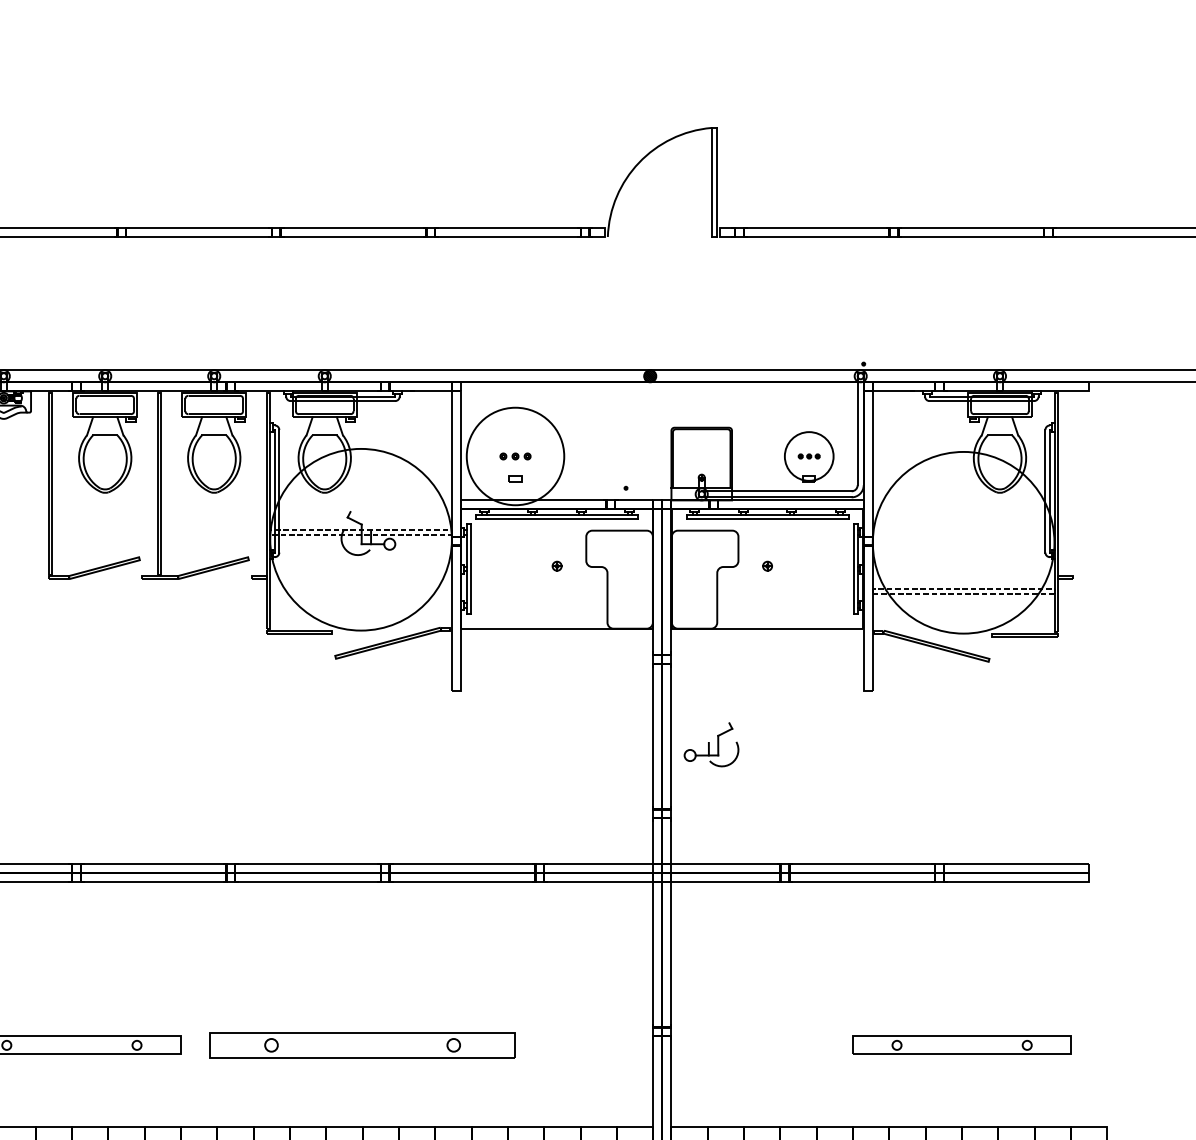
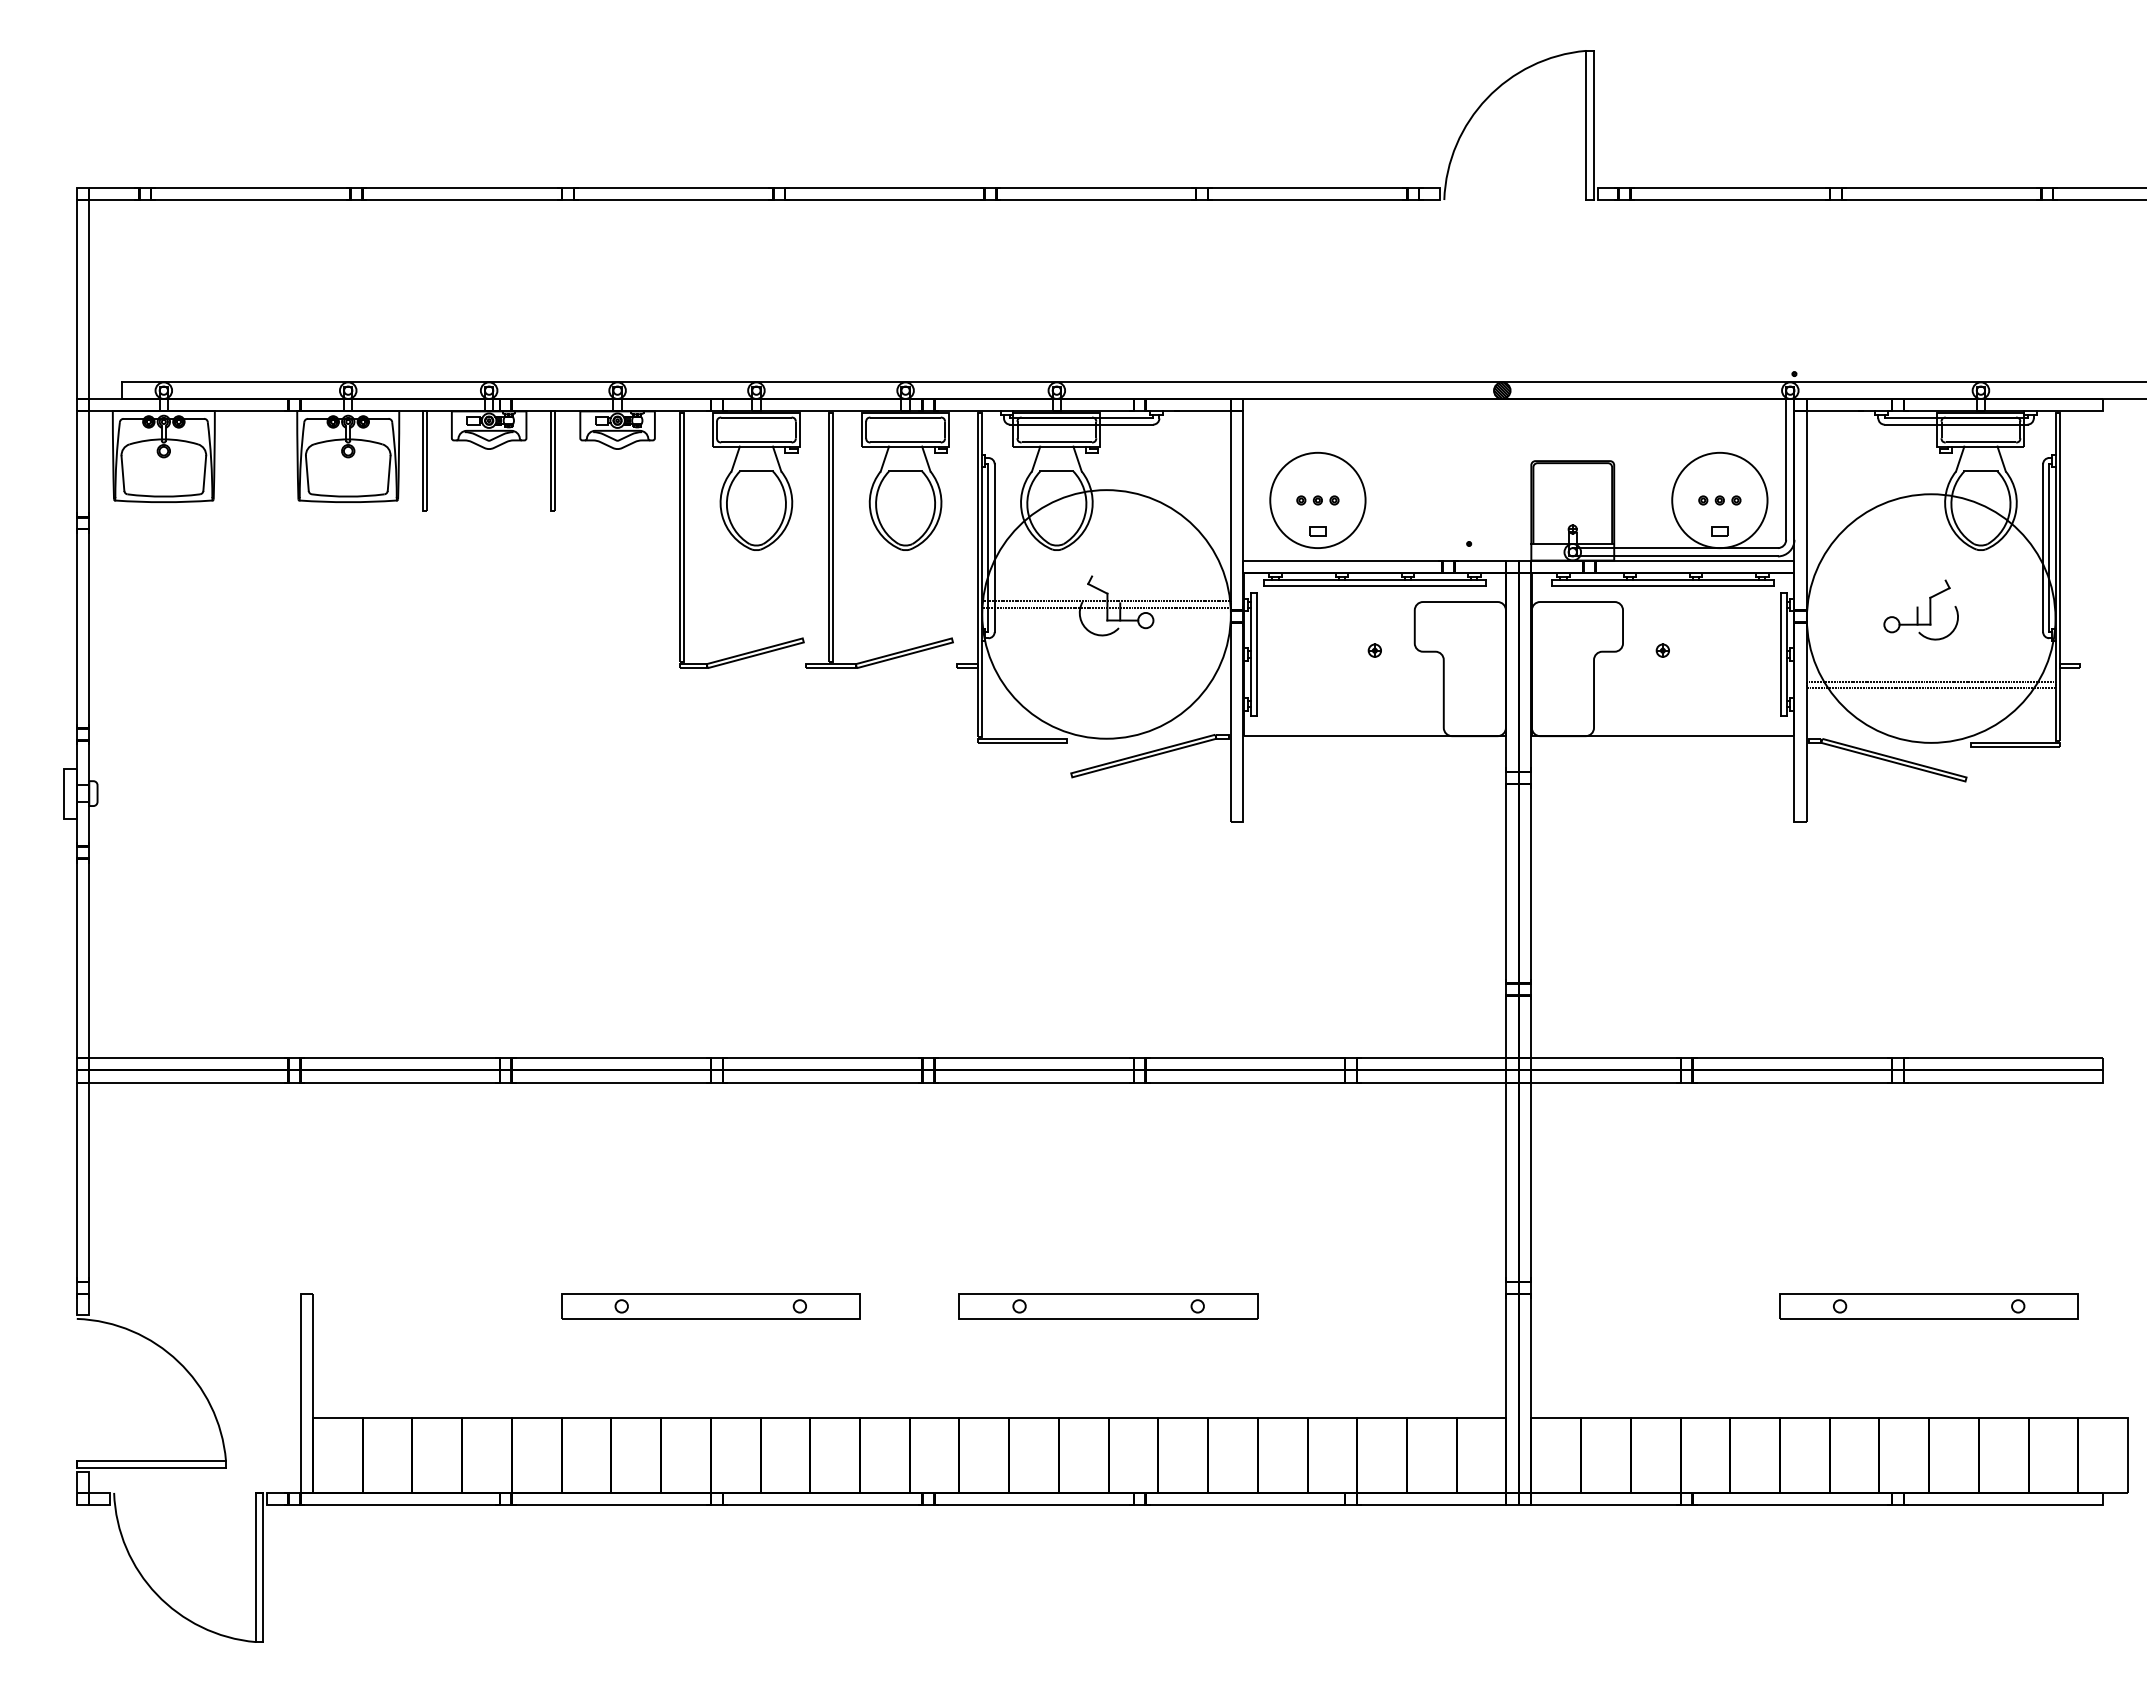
circle: (515, 456) -> (1317, 500), size x0.71
circle: (808, 456) -> (1719, 500), size x1.43
part: (808, 456) -> (1719, 500), size x1.43
part: (711, 744) -> (1920, 609), moved
part: (362, 1045) -> (1108, 1306), size x0.71

